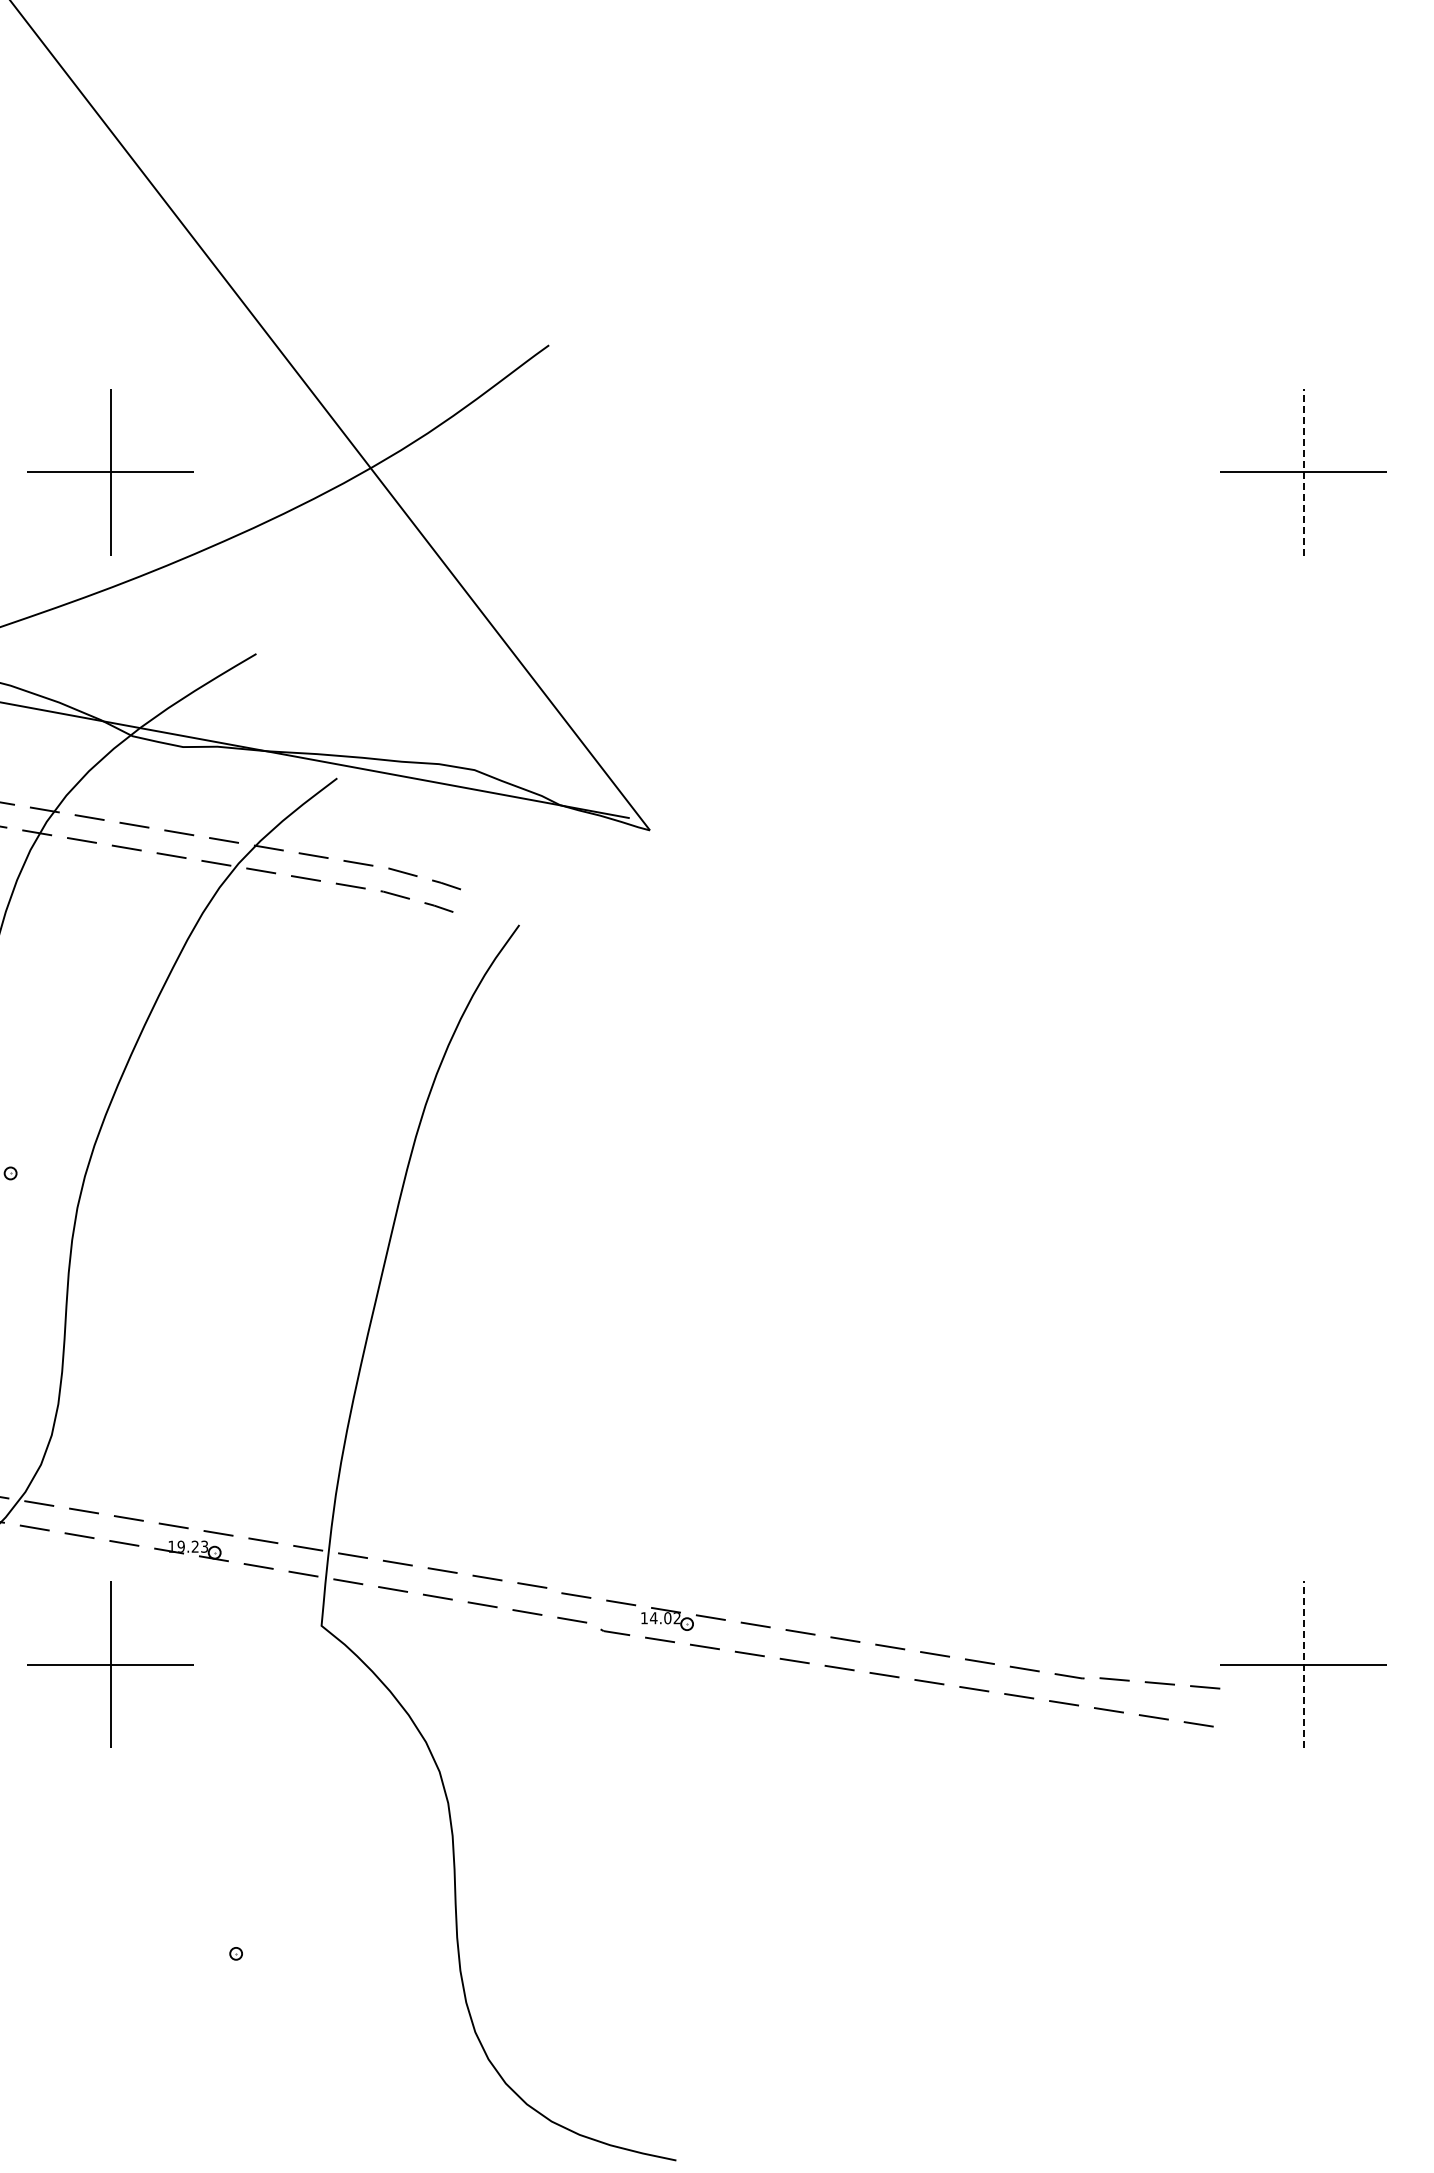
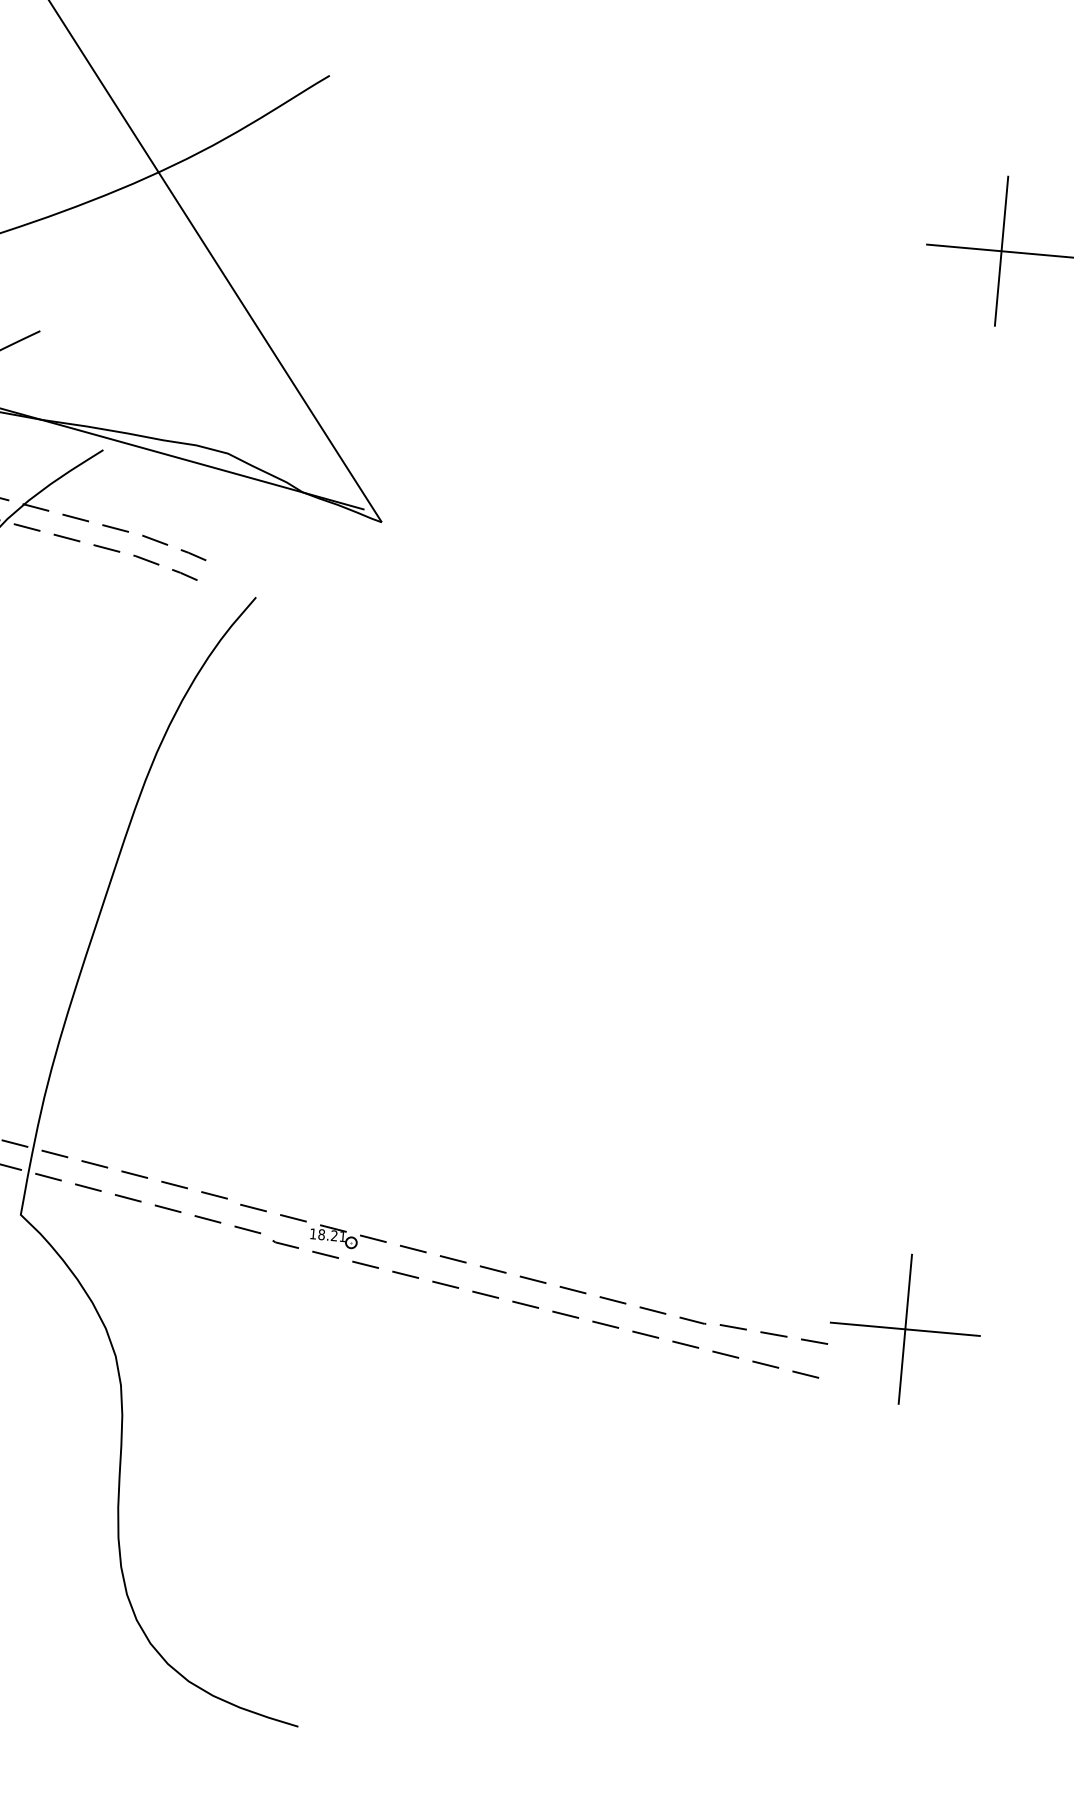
line: (1303, 472) -> (1001, 251), dashed -> solid
text: (664, 1618) -> (331, 1235), 14.02 -> 18.21
line: (1303, 1664) -> (905, 1328), dashed -> solid

